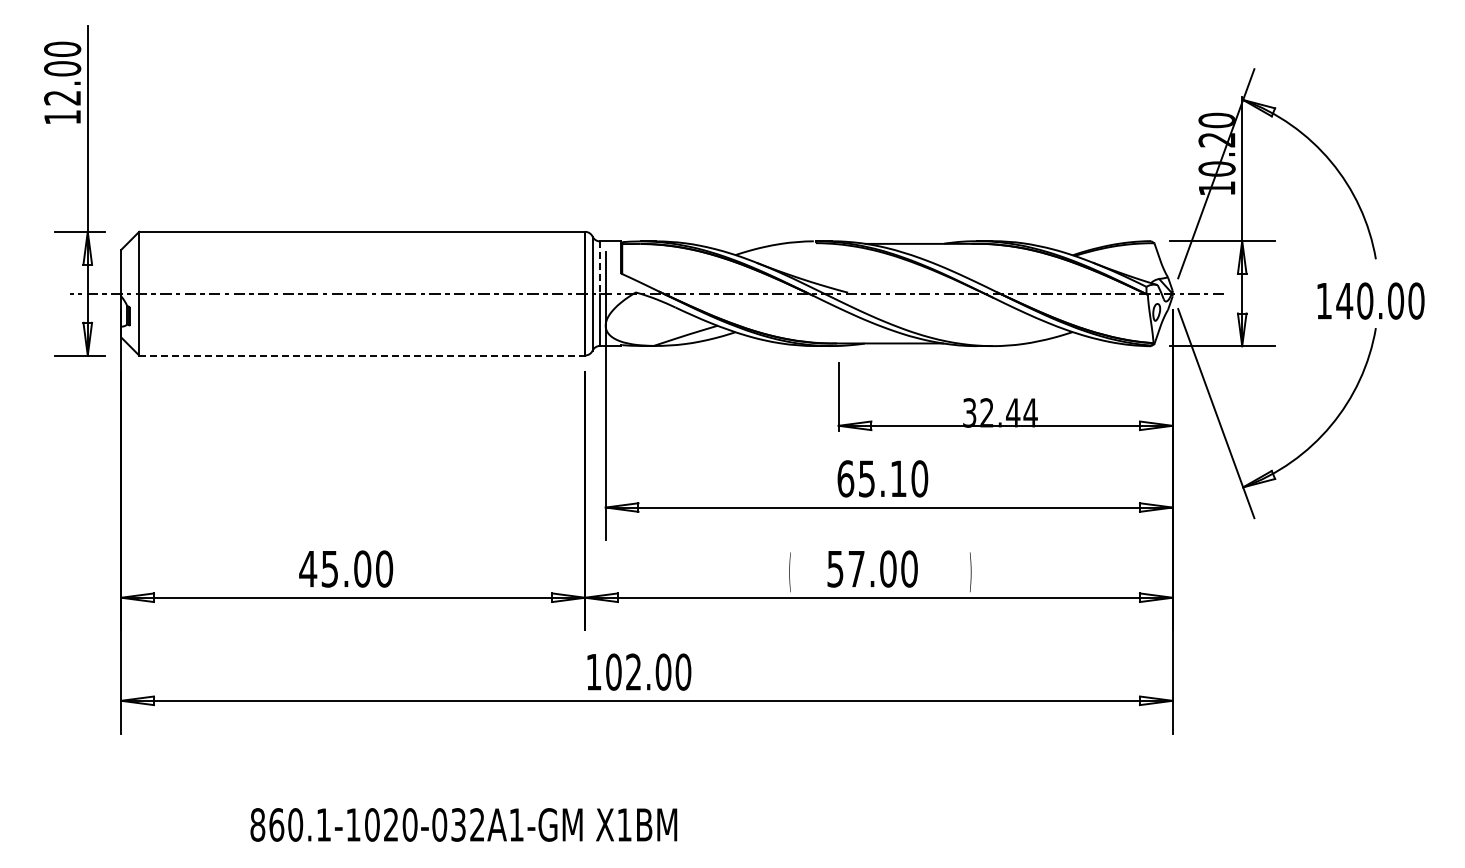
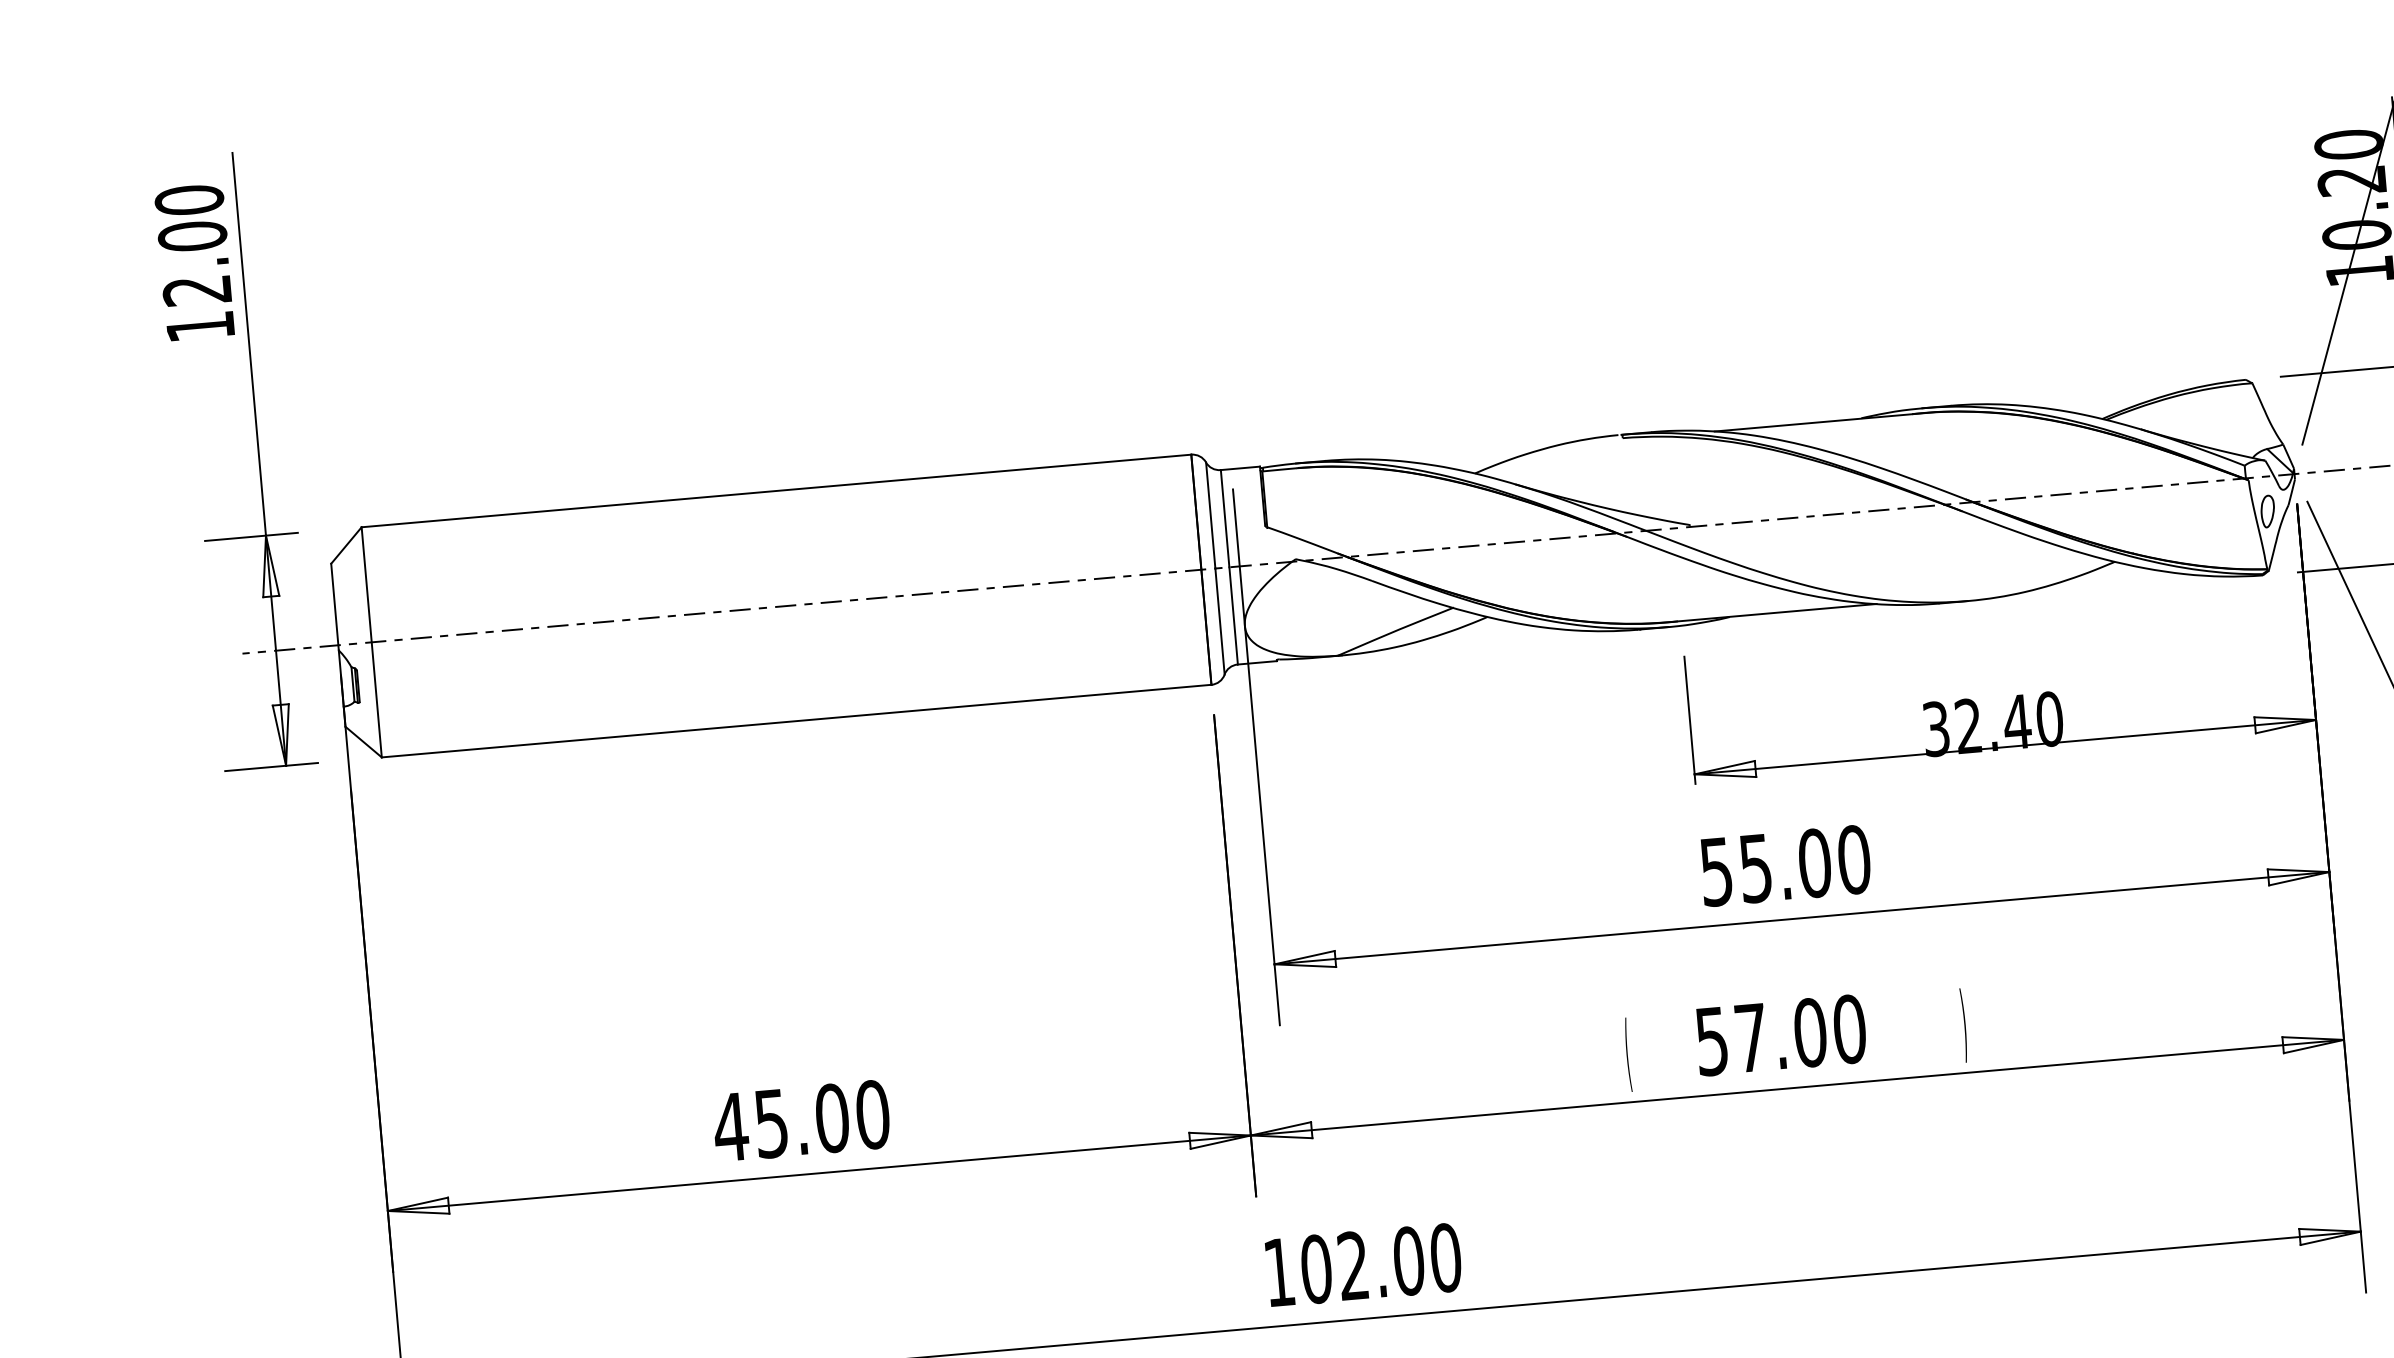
line: (600, 268) -> (1225, 520), dashed -> solid
line: (362, 355) -> (797, 721), dashed -> solid
text: (1030, 412) -> (2049, 718), 32.44 -> 32.40
text: (871, 478) -> (1764, 867), 65.10 -> 55.00

